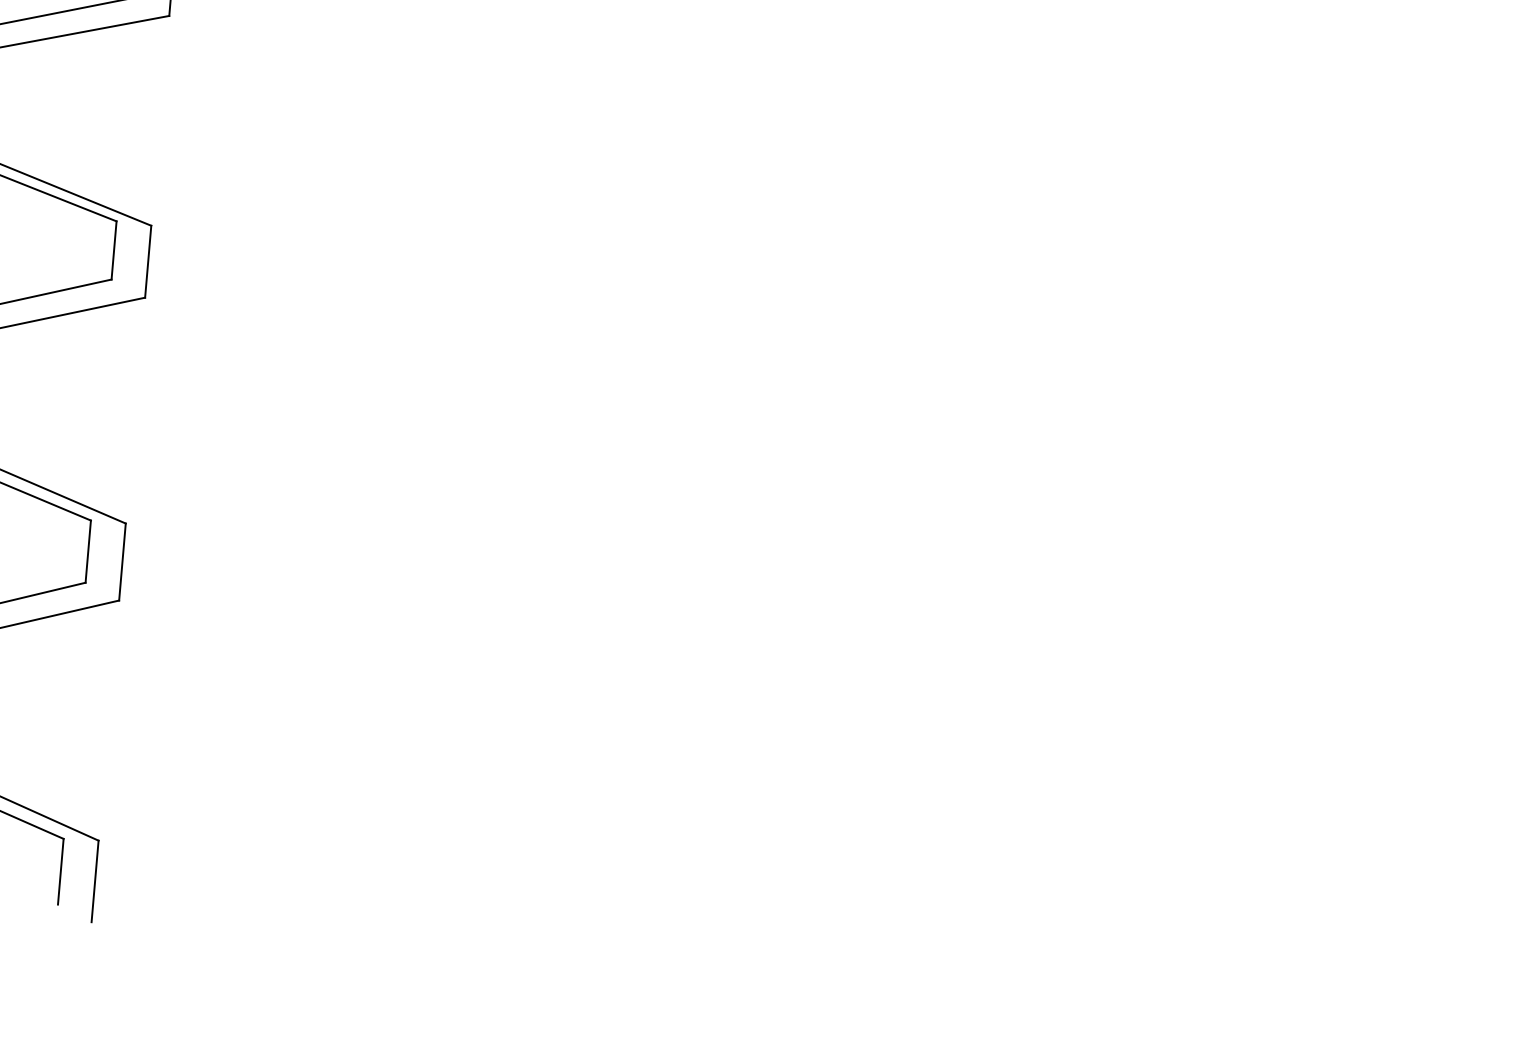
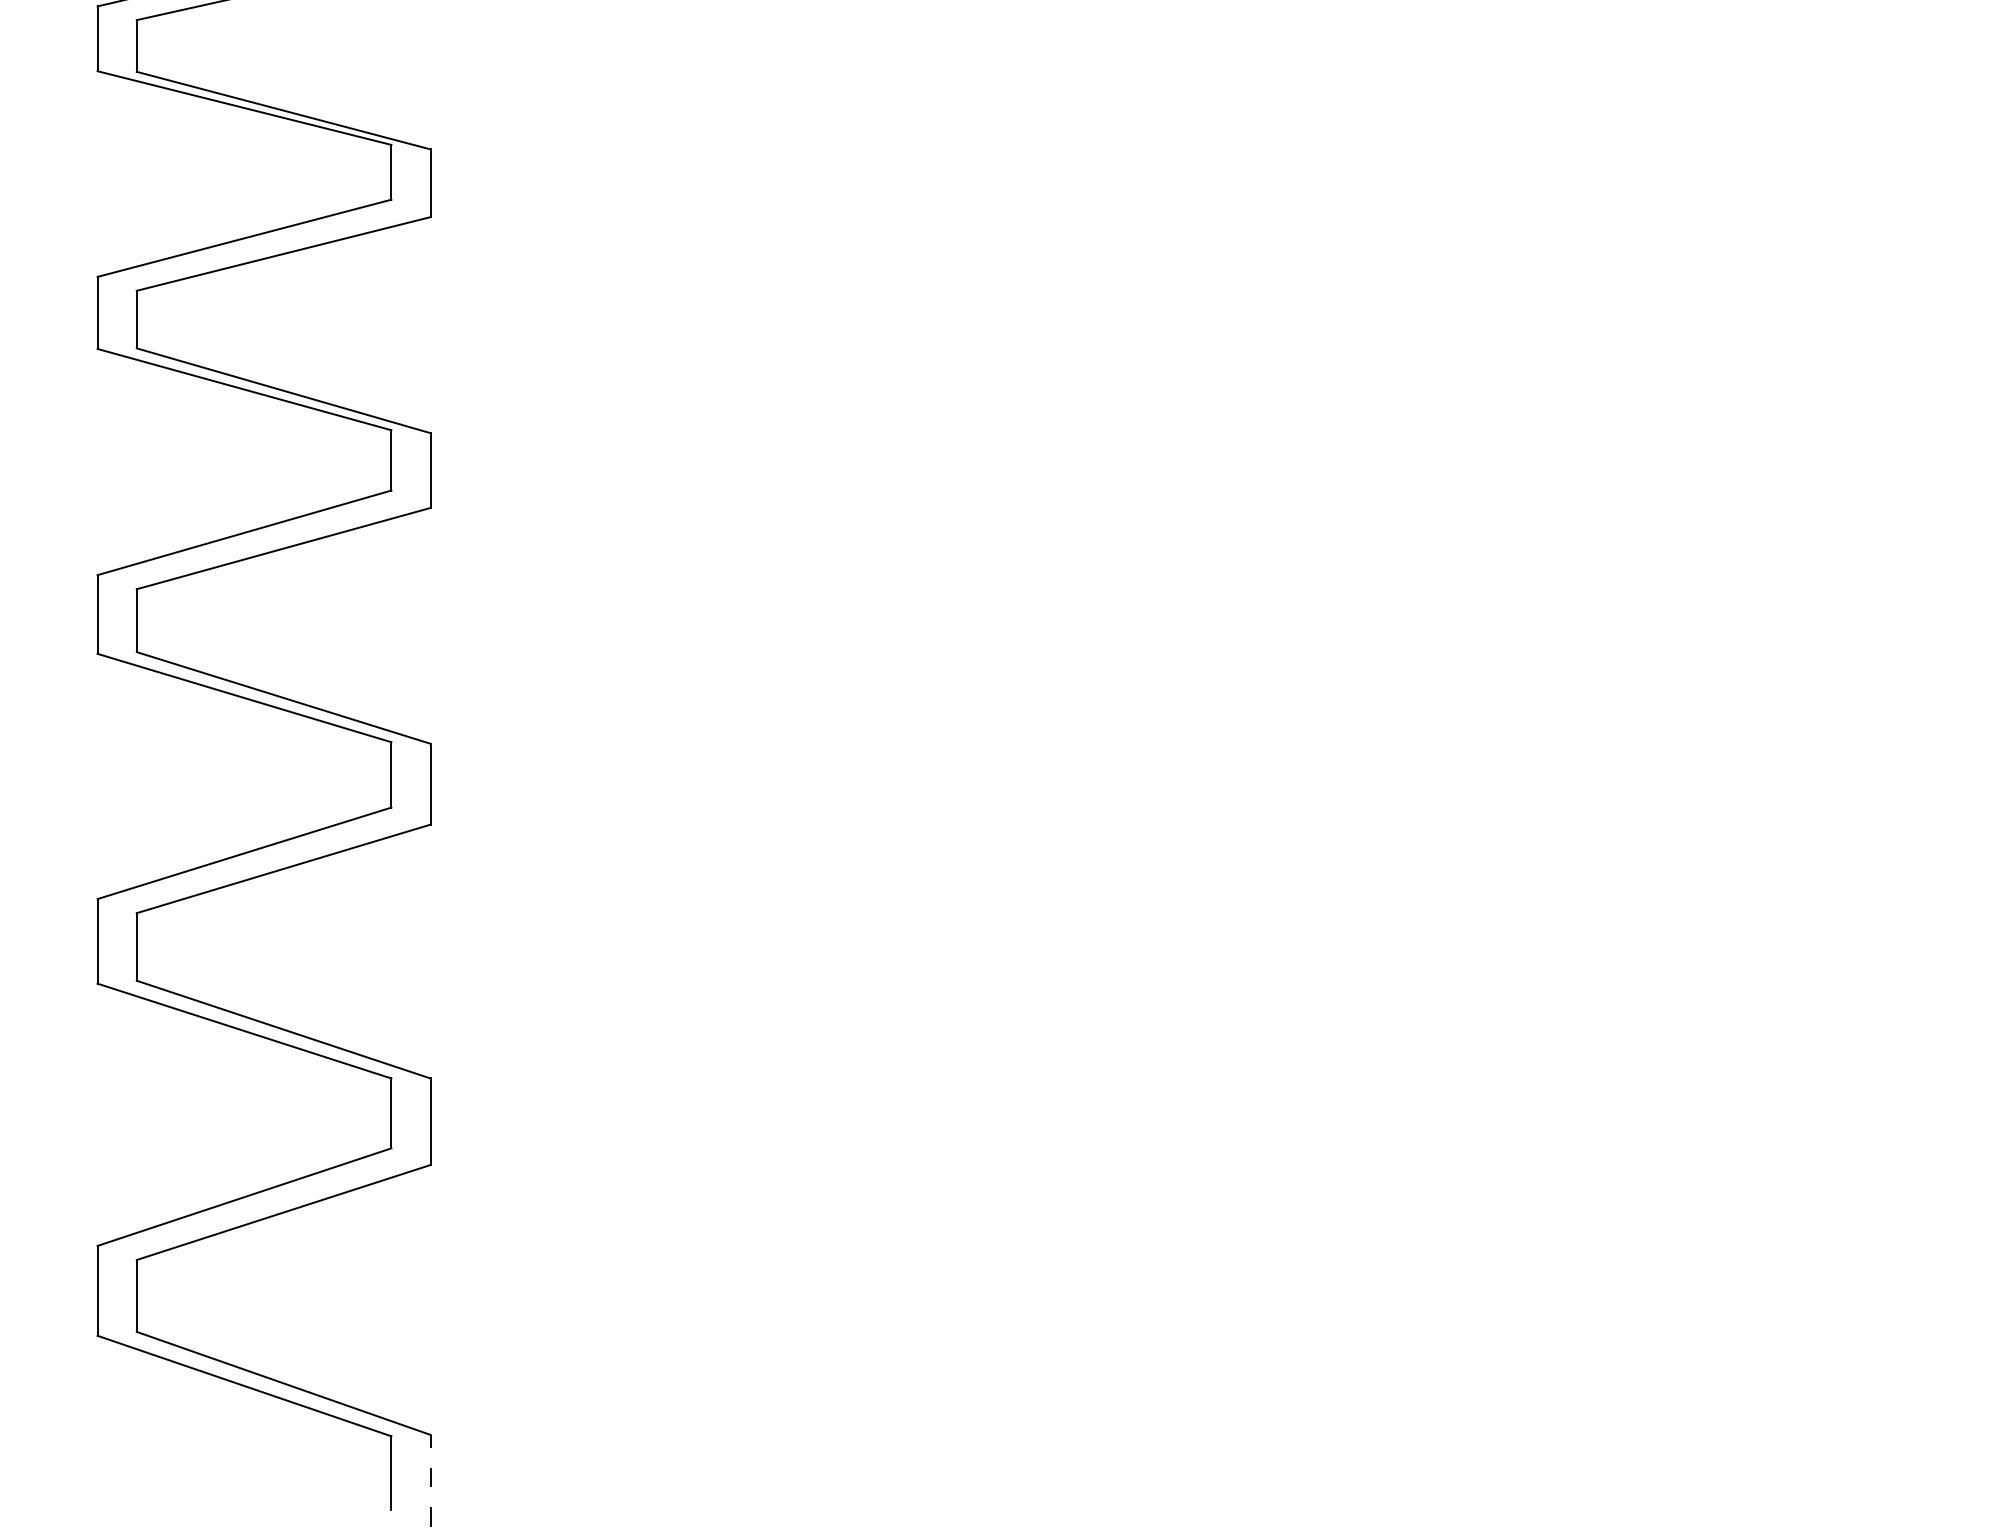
line: (95, 881) -> (430, 1480), solid -> dashed

